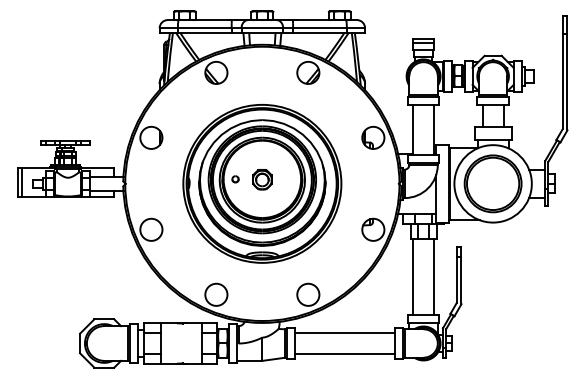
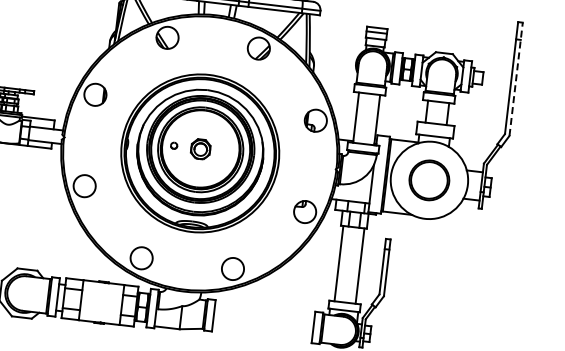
line: (567, 73) -> (516, 79), solid -> dashed
part: (492, 183) -> (428, 179), size x0.7
line: (344, 332) -> (264, 310), removed
line: (344, 354) -> (261, 332), removed

